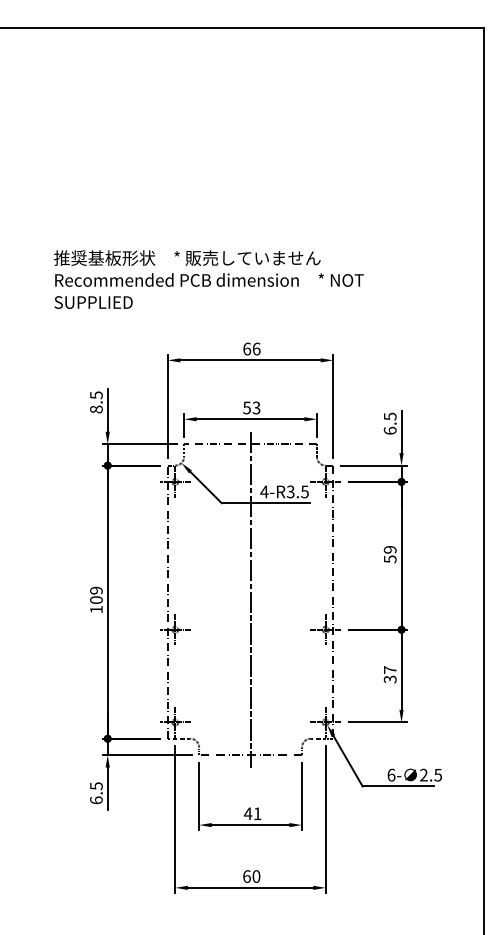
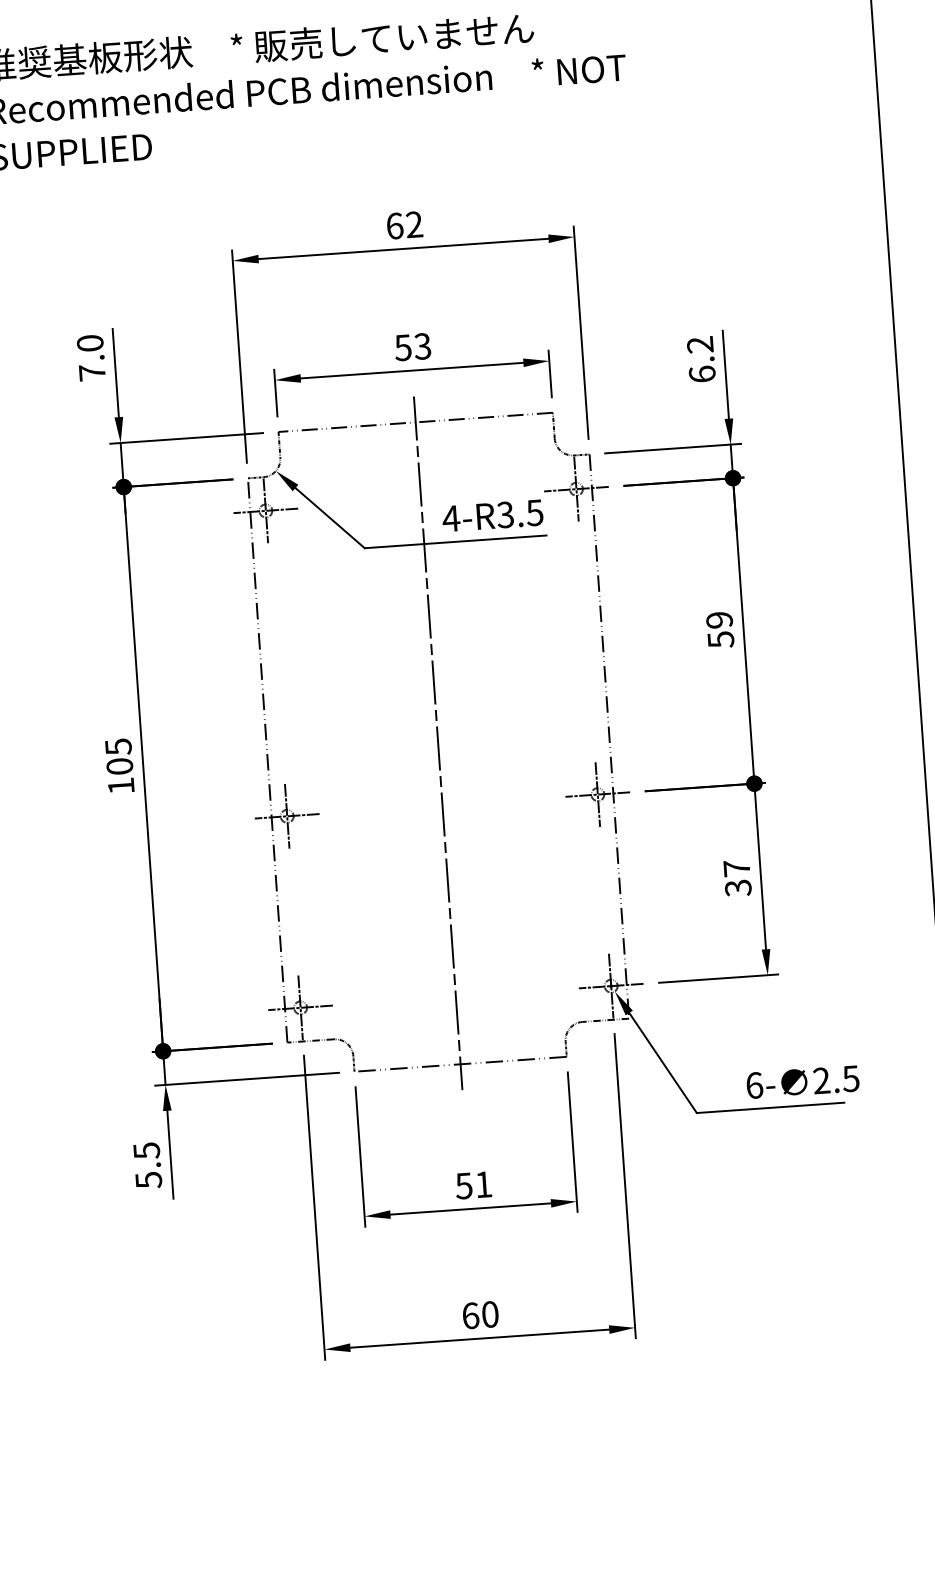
text: (256, 348) -> (414, 223), 66 -> 62
text: (96, 402) -> (91, 358), 8.5 -> 7.0
text: (389, 416) -> (698, 344), 6.5 -> 6.2
text: (96, 590) -> (118, 746), 109 -> 105
text: (96, 800) -> (148, 1180), 6.5 -> 5.5
text: (247, 813) -> (462, 1185), 41 -> 51

